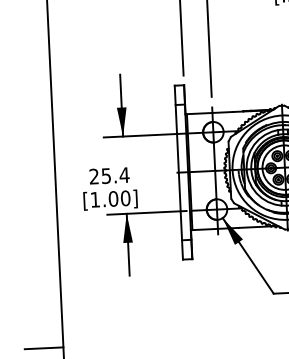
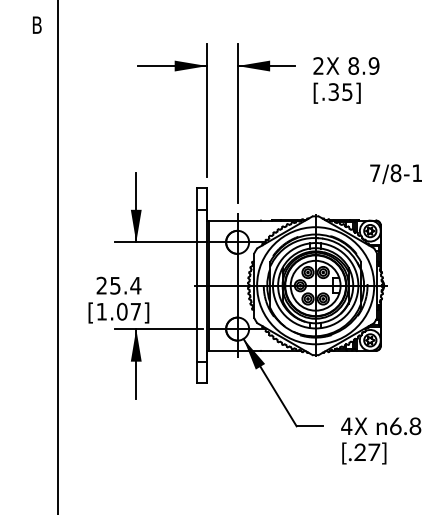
text: (125, 198) -> (135, 311), [1.00] -> [1.07]
line: (44, 348) -> (36, 475), removed

